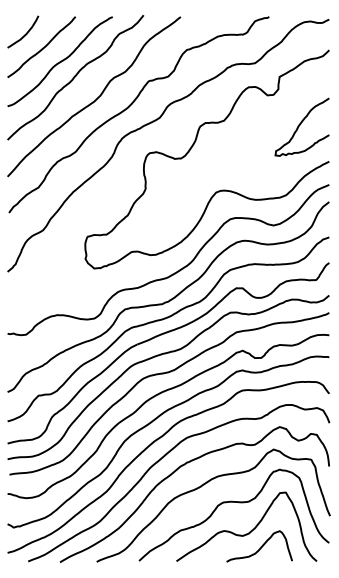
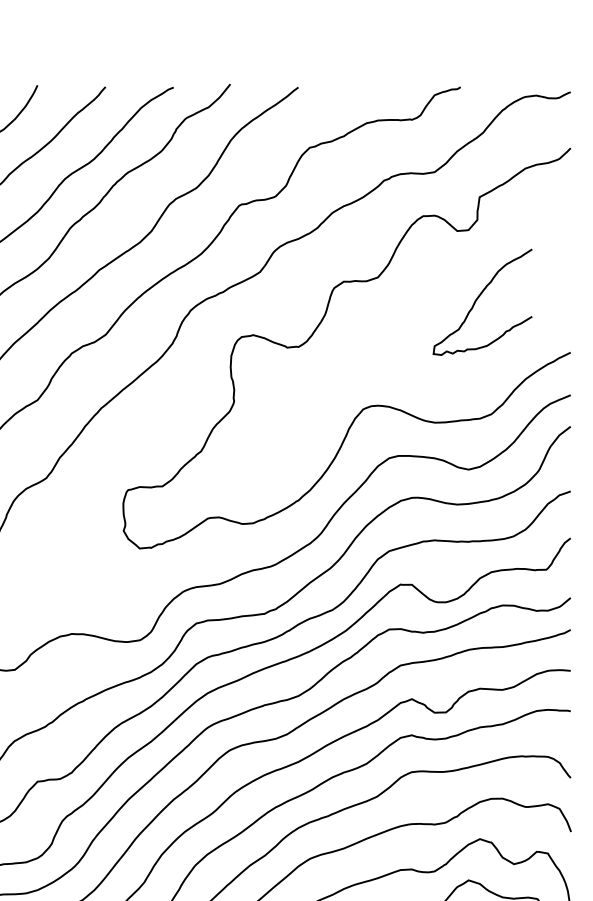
curve: (300, 125) -> (479, 299), moved

